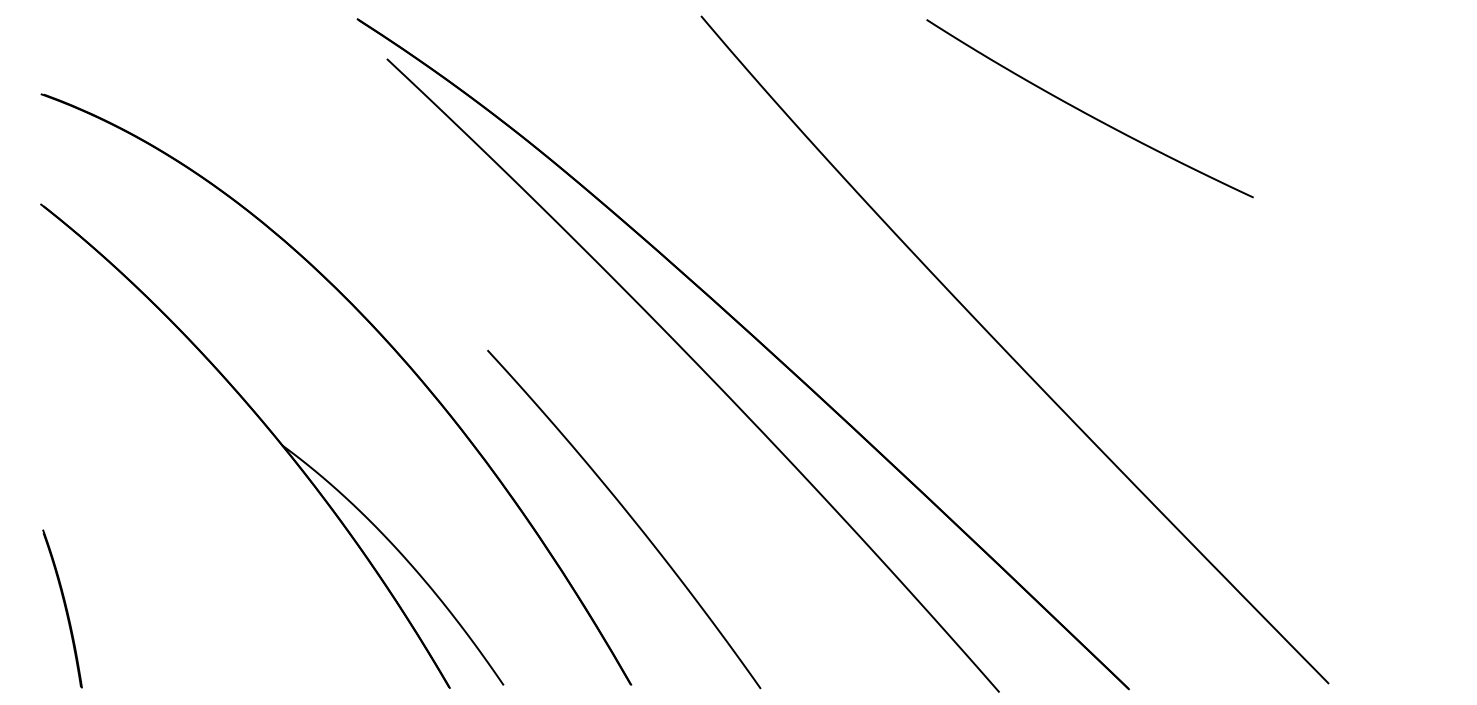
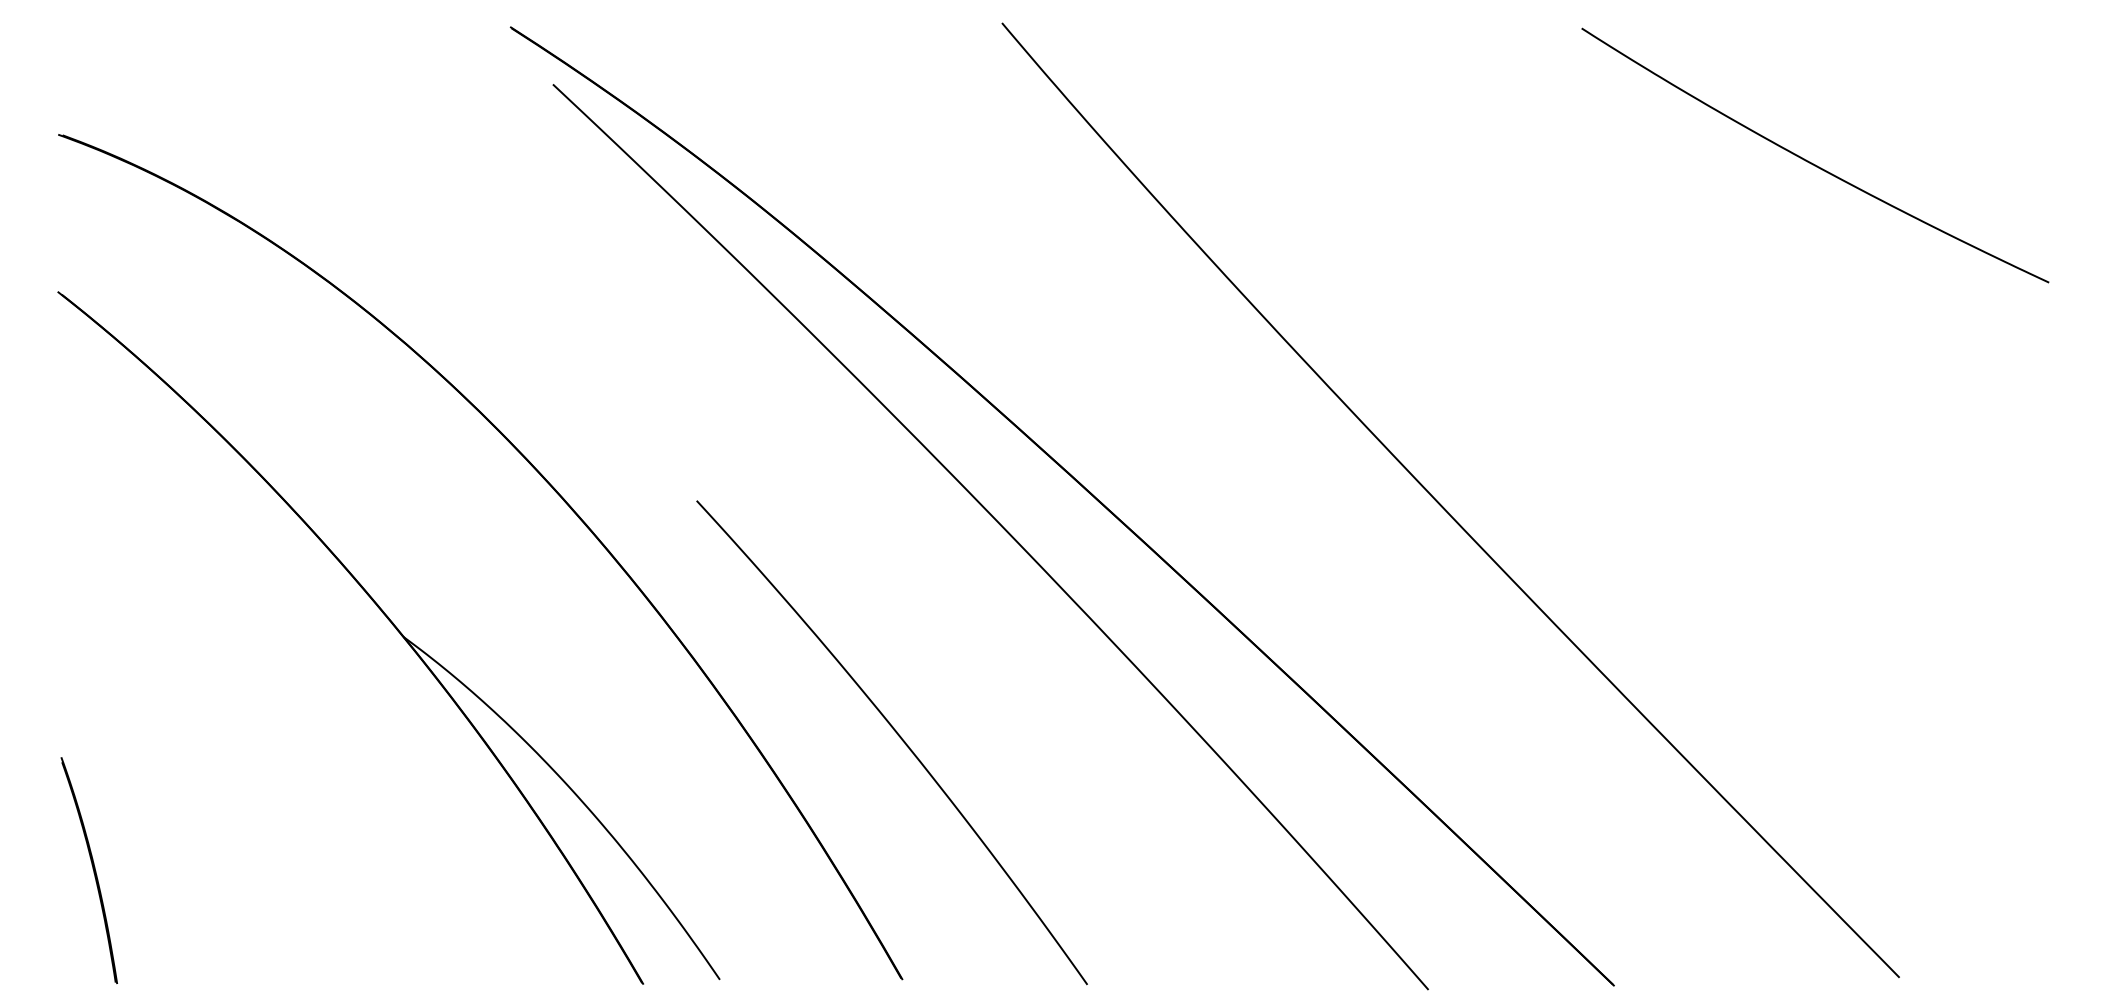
curve: (1086, 112) -> (1810, 160), moved

